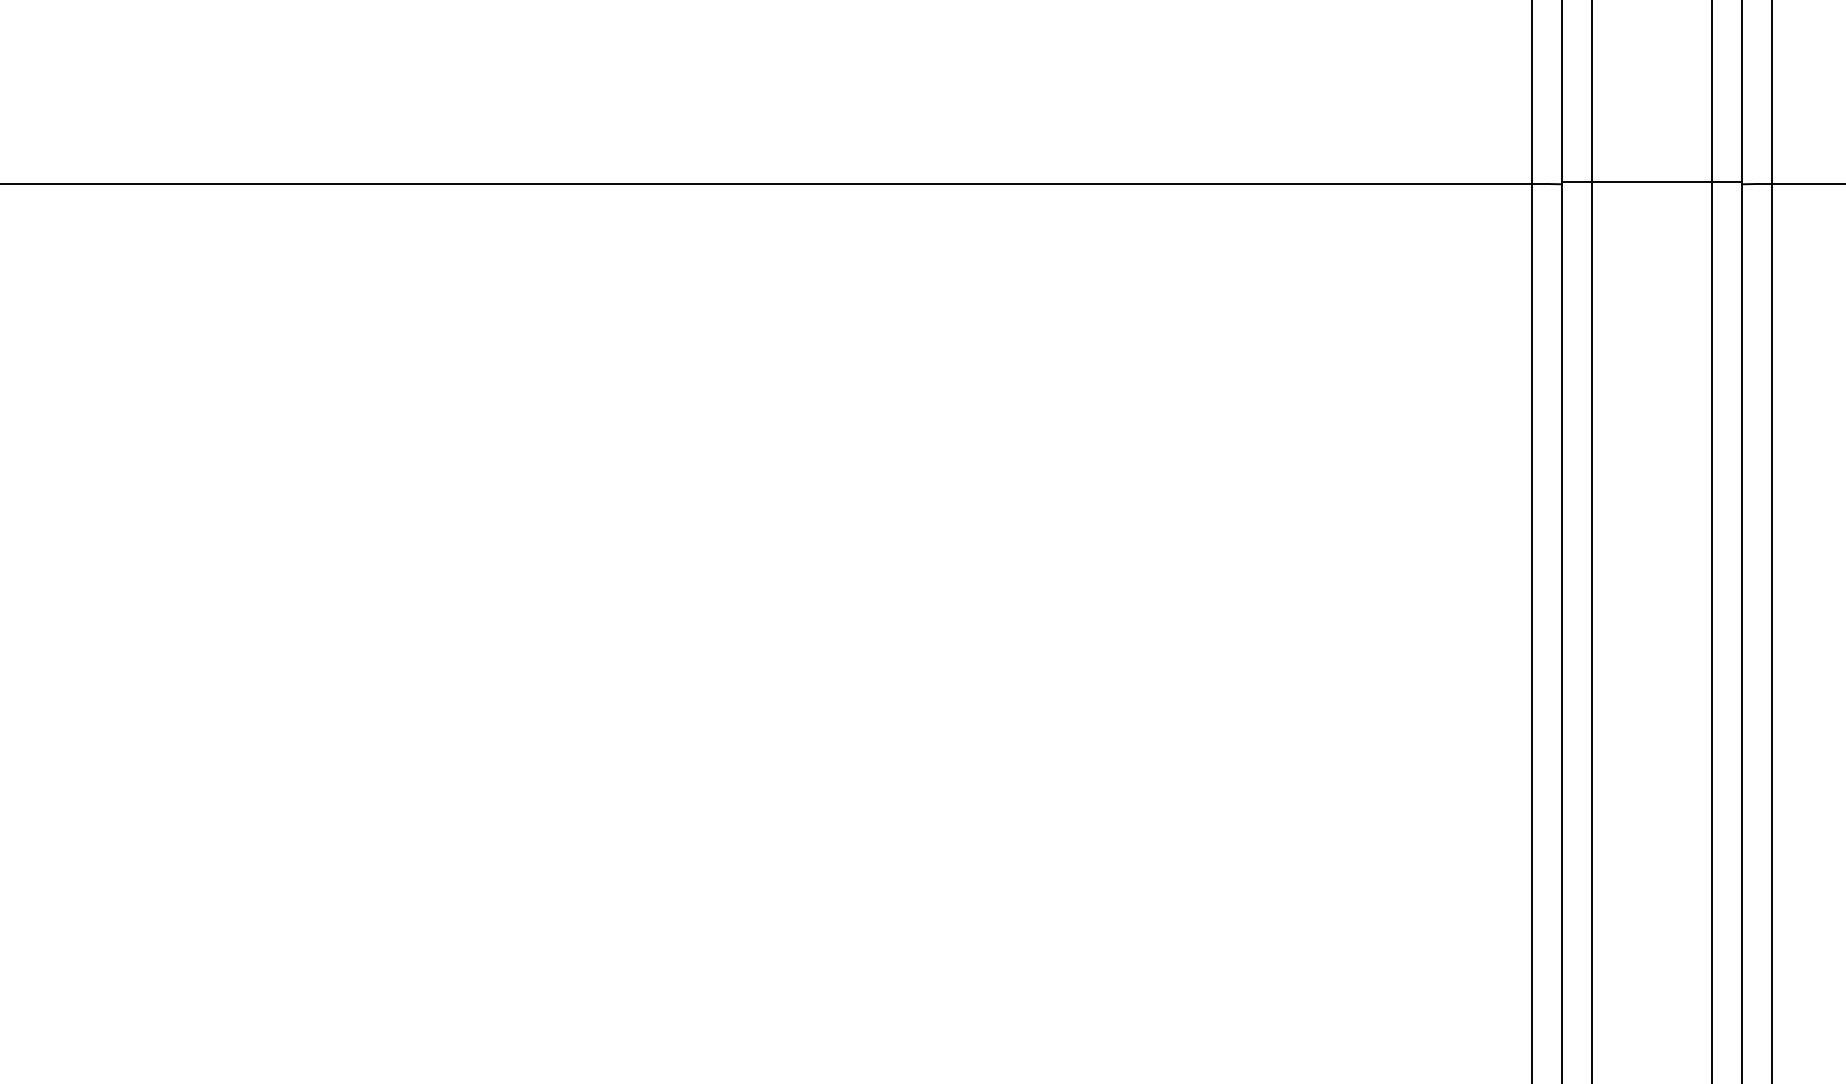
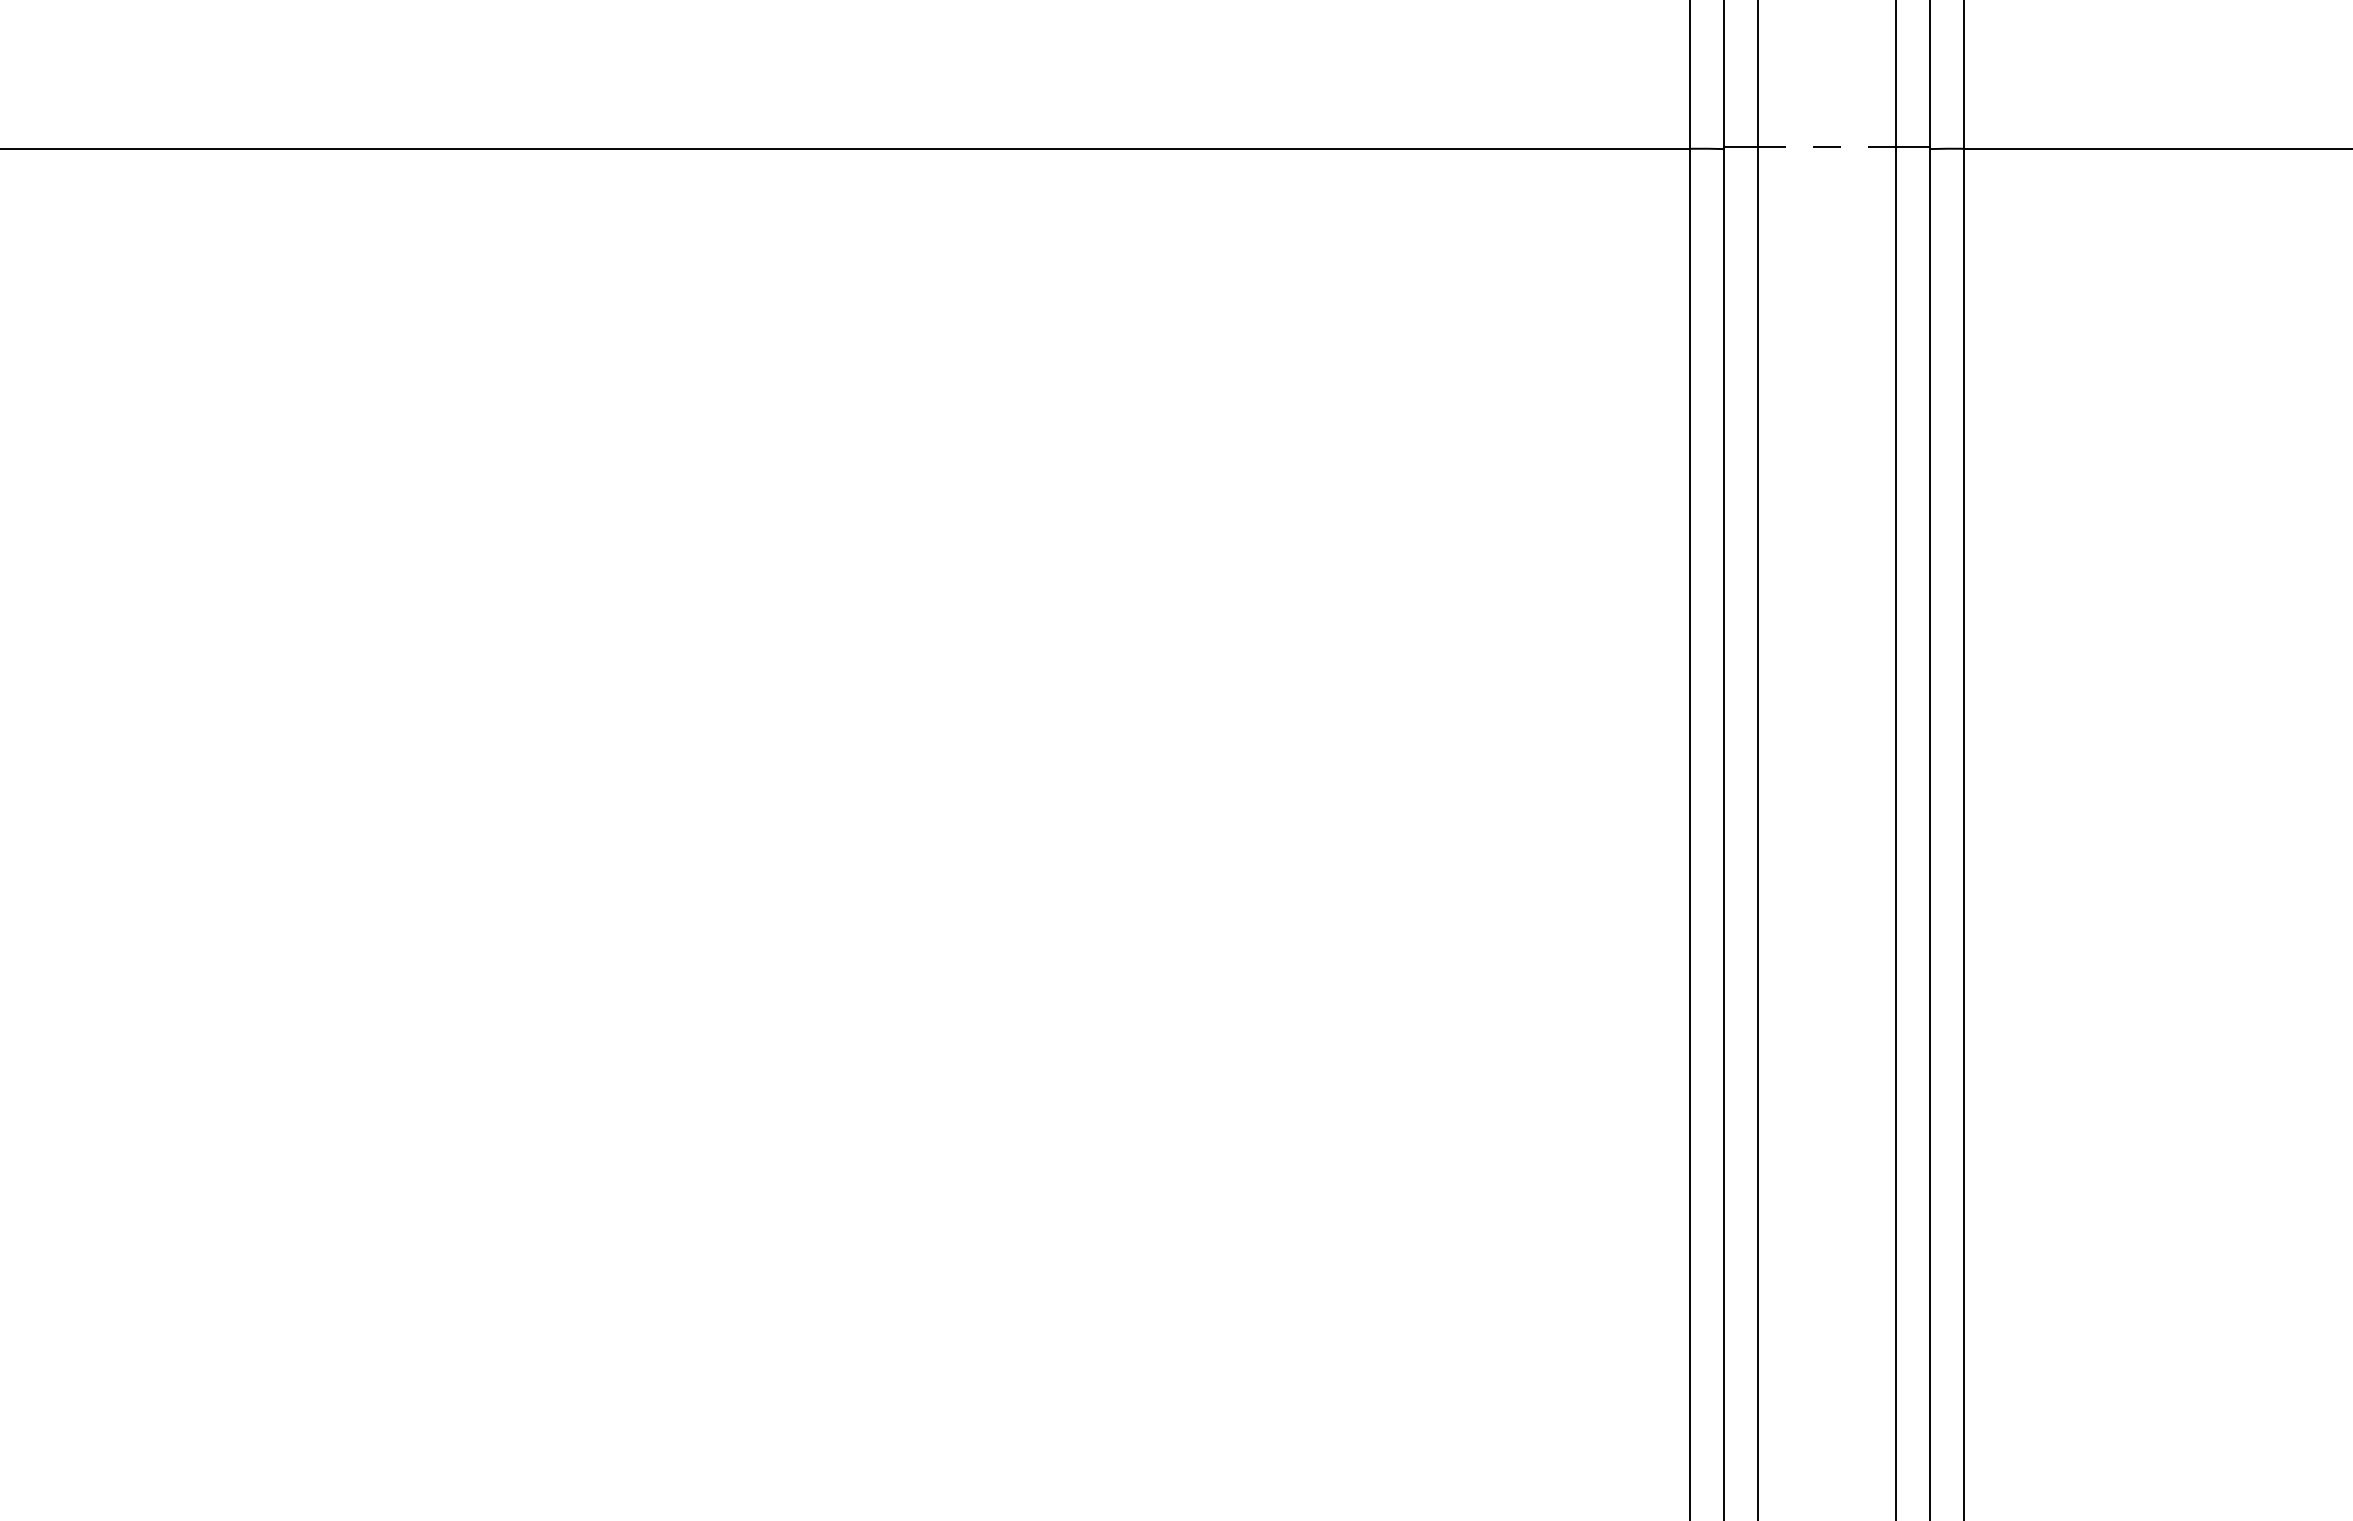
line: (1652, 182) -> (1827, 146), solid -> dashed

